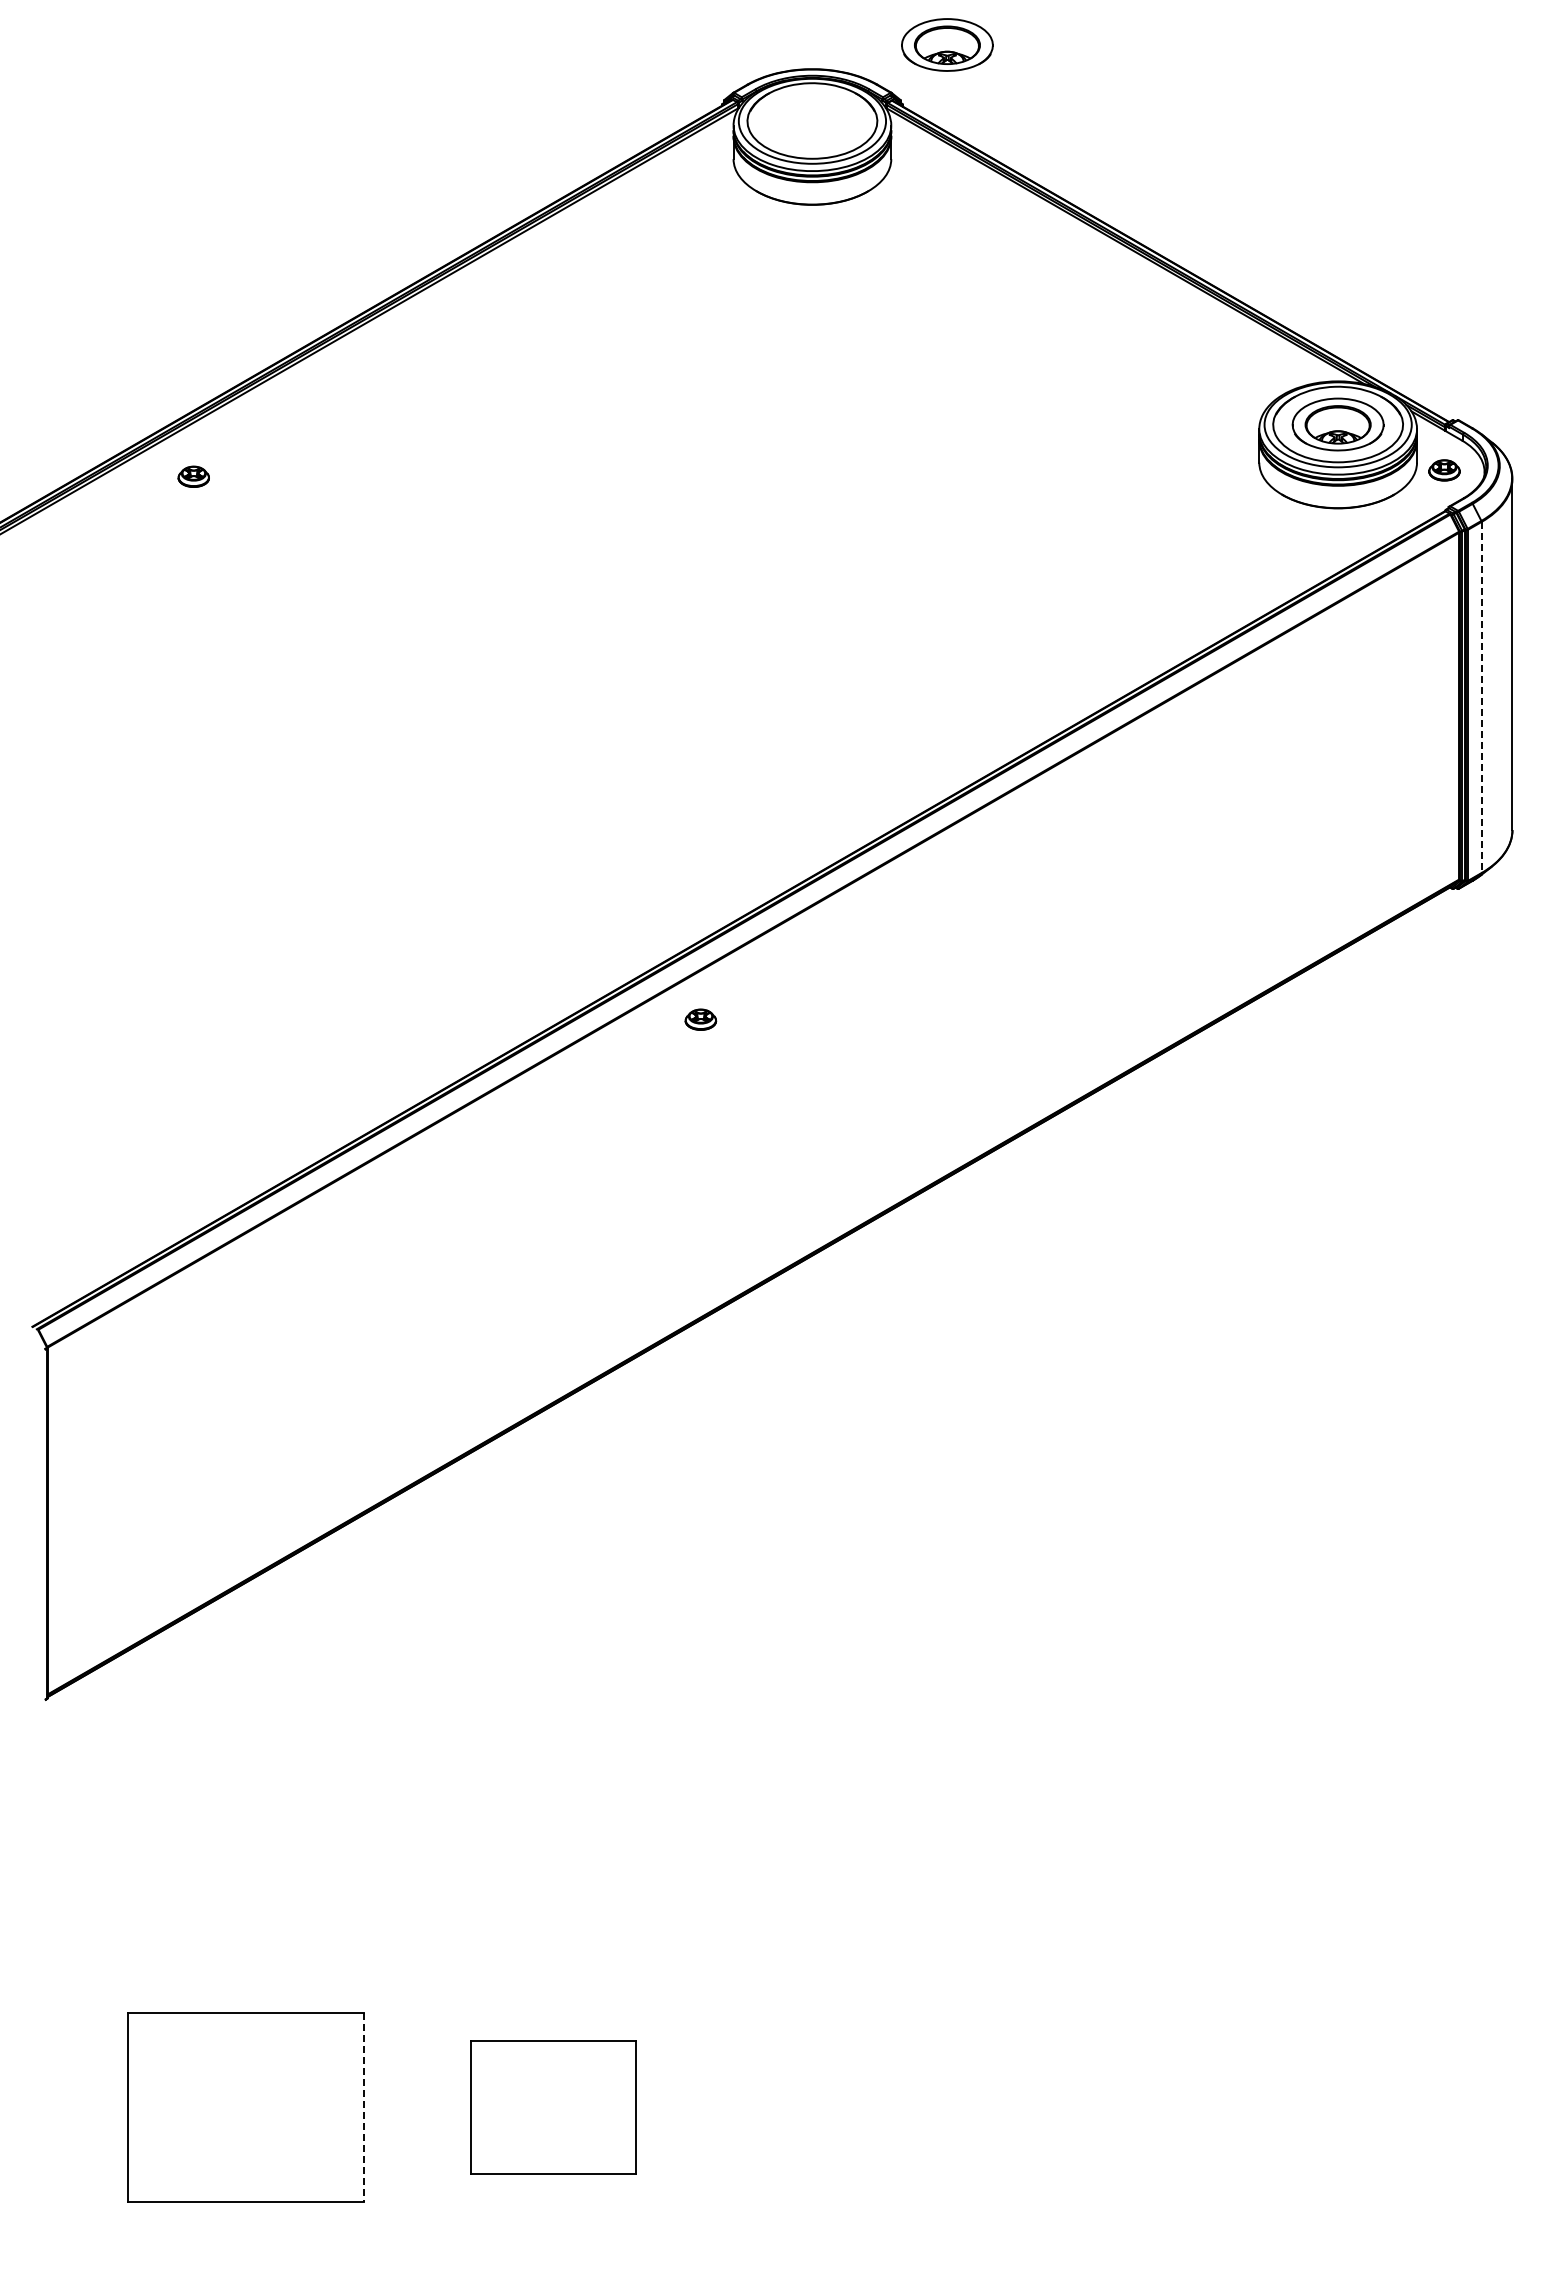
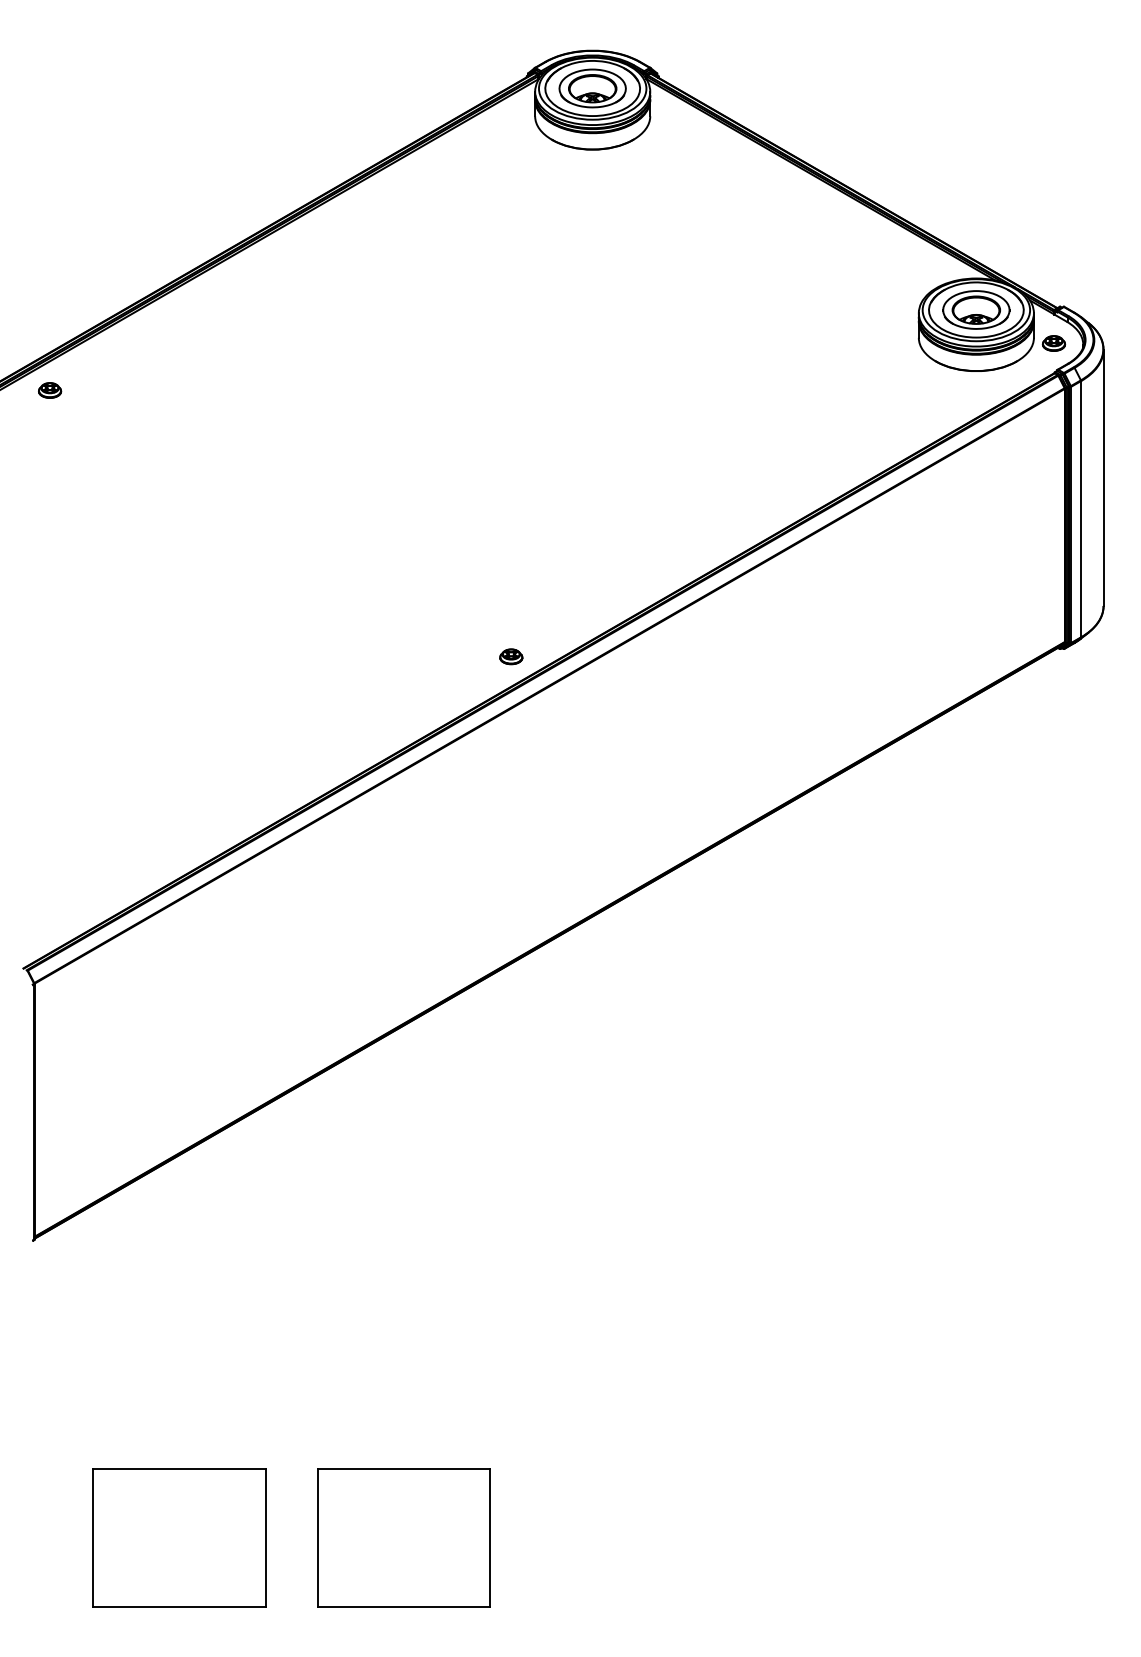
part: (947, 44) -> (592, 88), moved
part: (193, 476) -> (49, 390), moved
line: (1481, 697) -> (1080, 509), dashed -> solid
part: (700, 1019) -> (511, 656), moved
line: (364, 2107) -> (265, 1538), dashed -> solid
part: (553, 2107) -> (403, 1538), size x1.43

